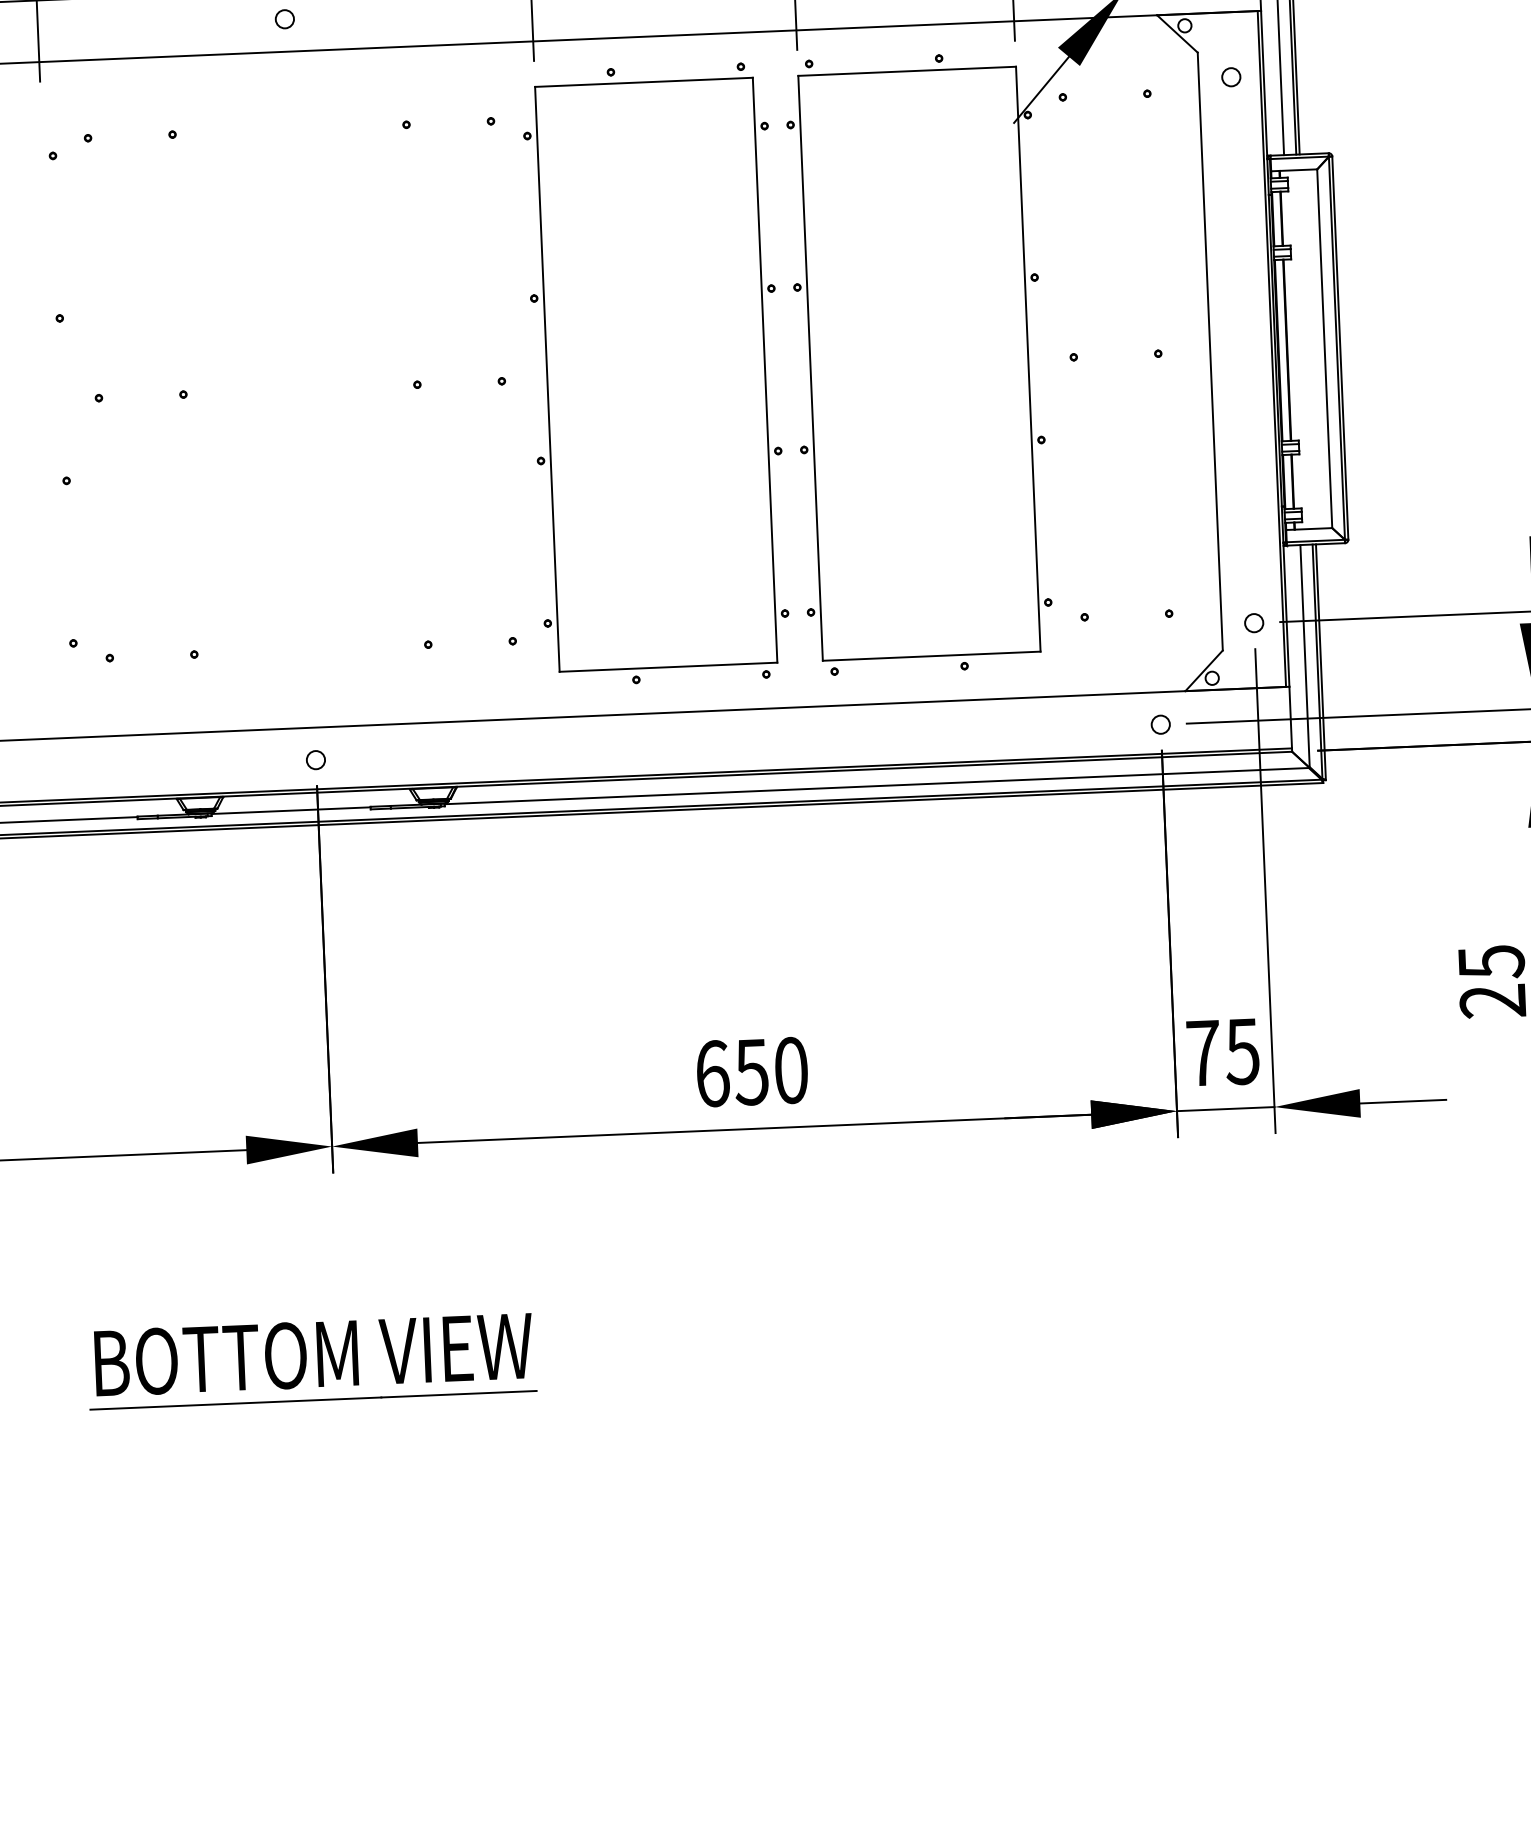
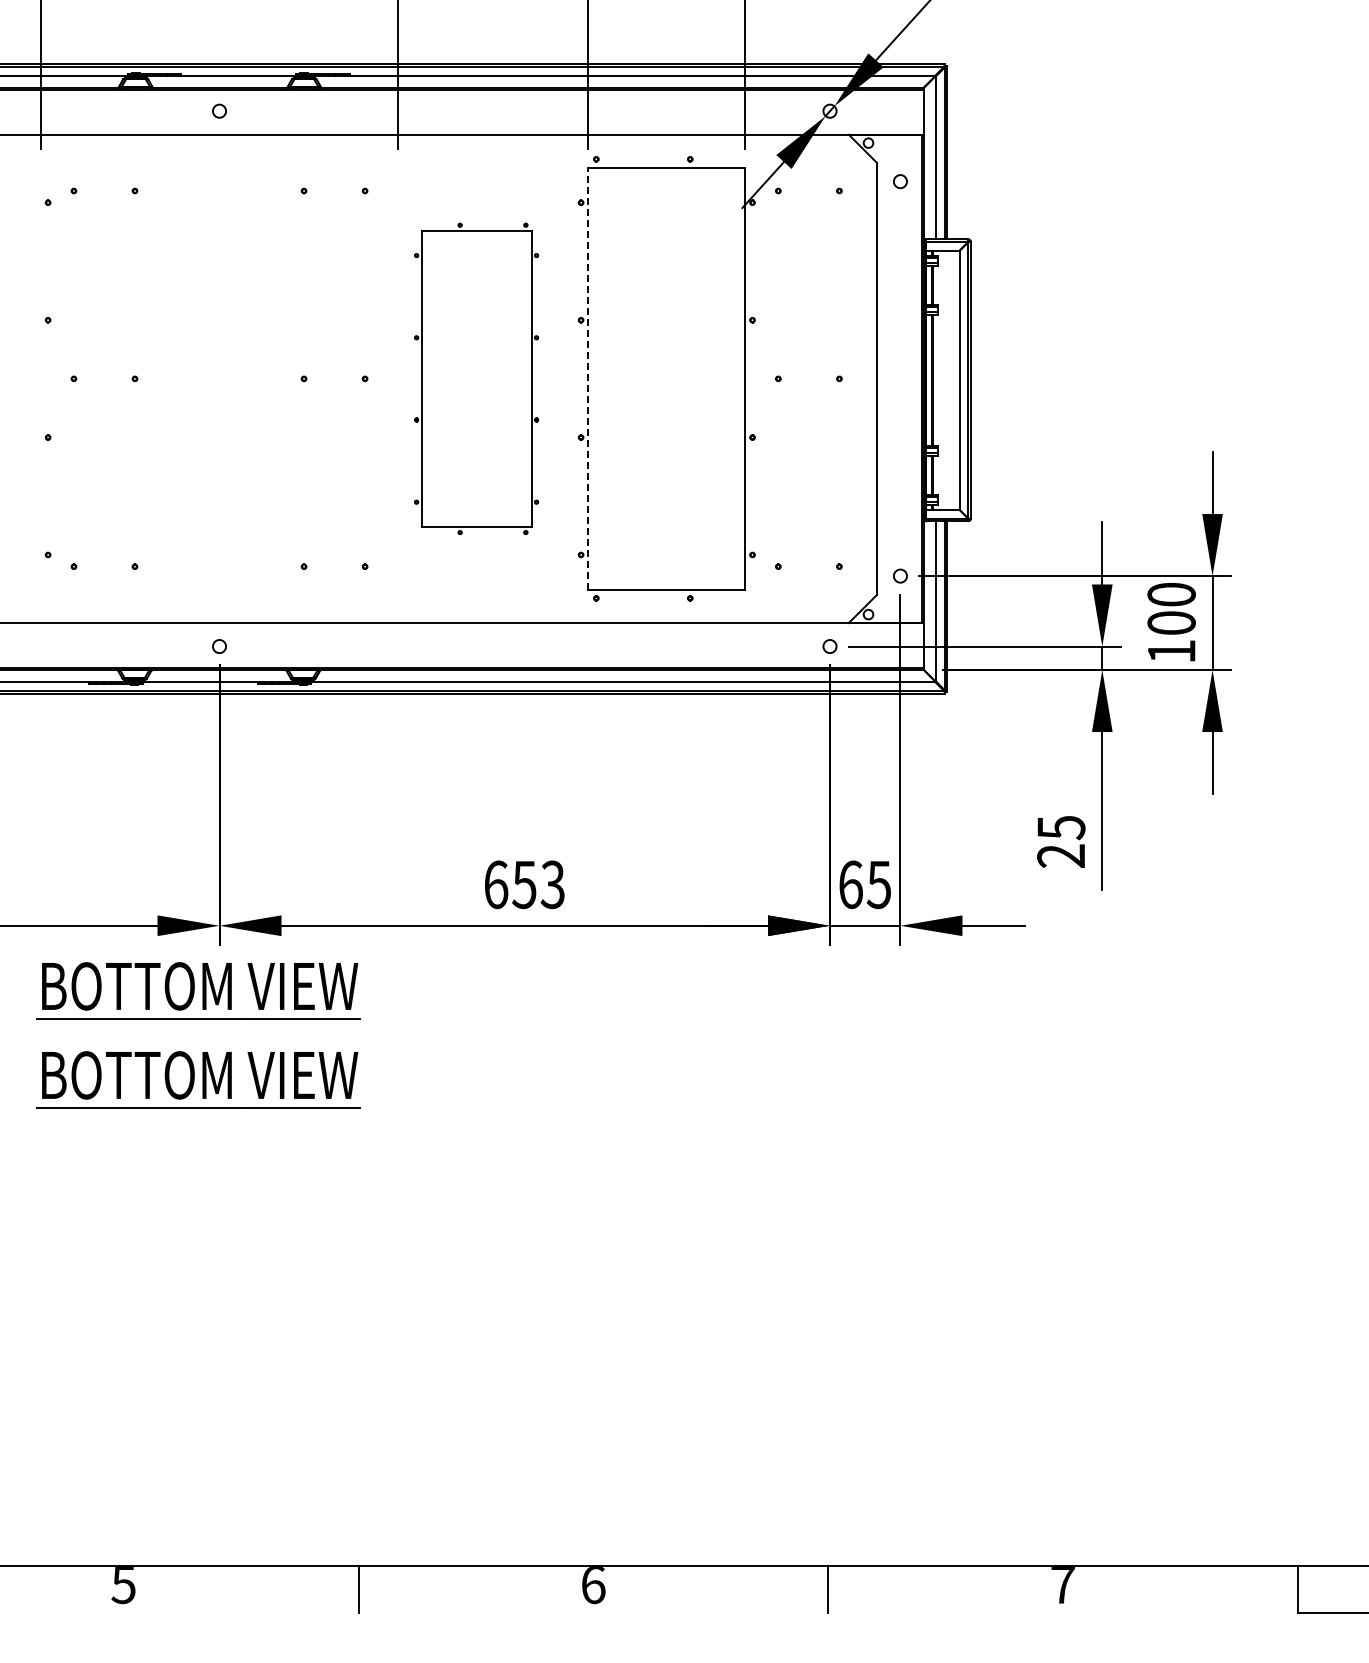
line: (811, 367) -> (588, 378), solid -> dashed
part: (656, 374) -> (476, 378), size x0.7
text: (1202, 1052) -> (850, 884), 75 -> 65
text: (790, 1070) -> (552, 884), 650 -> 653
part: (306, 1237) -> (198, 990), added

